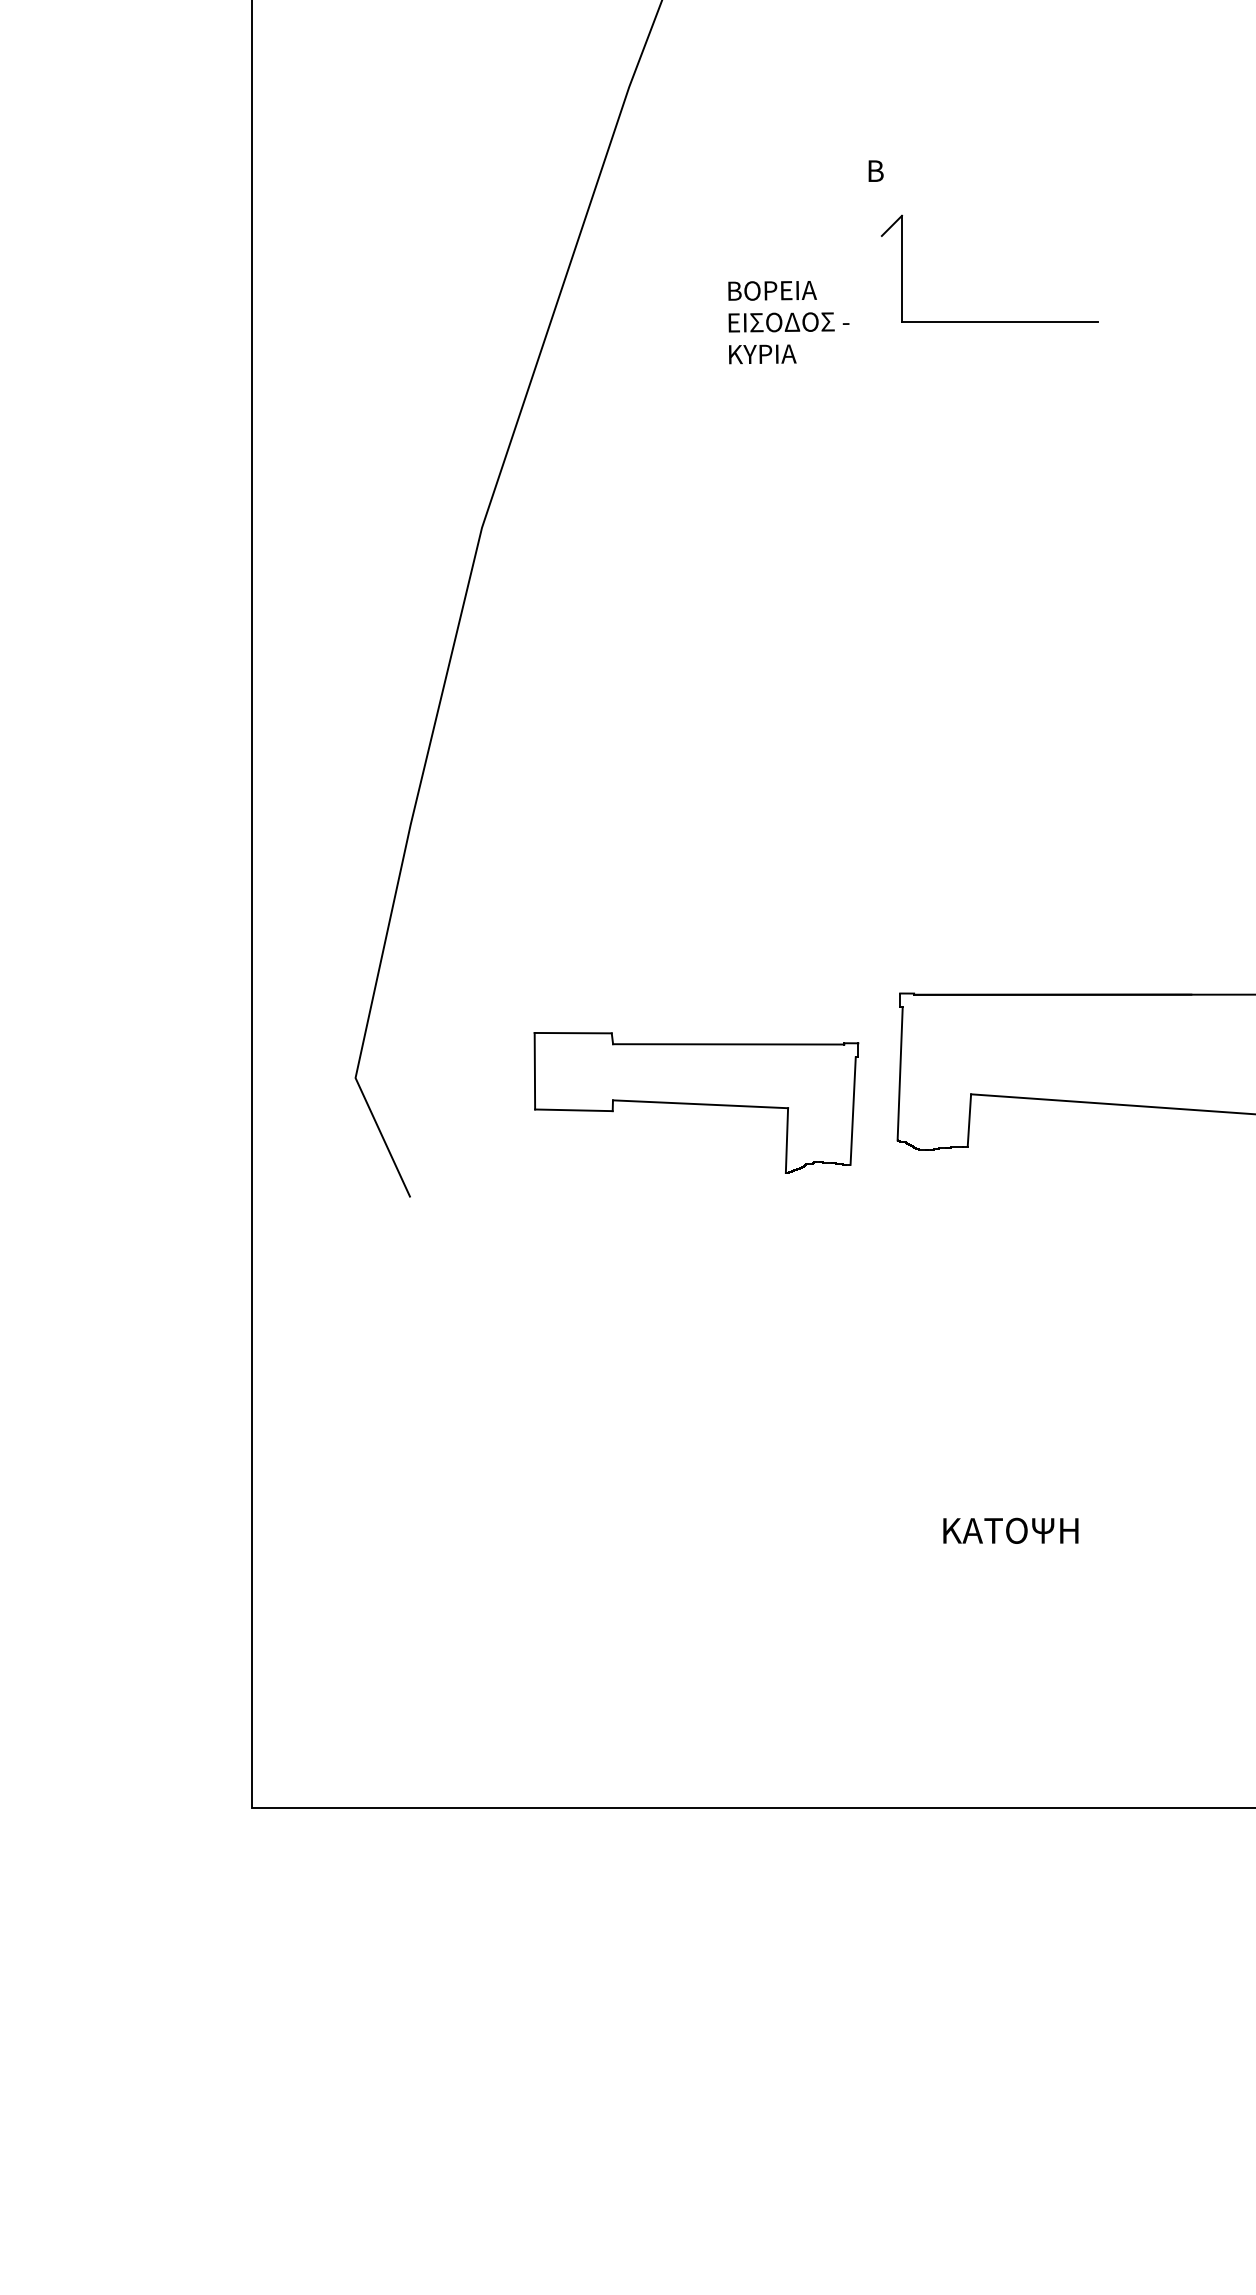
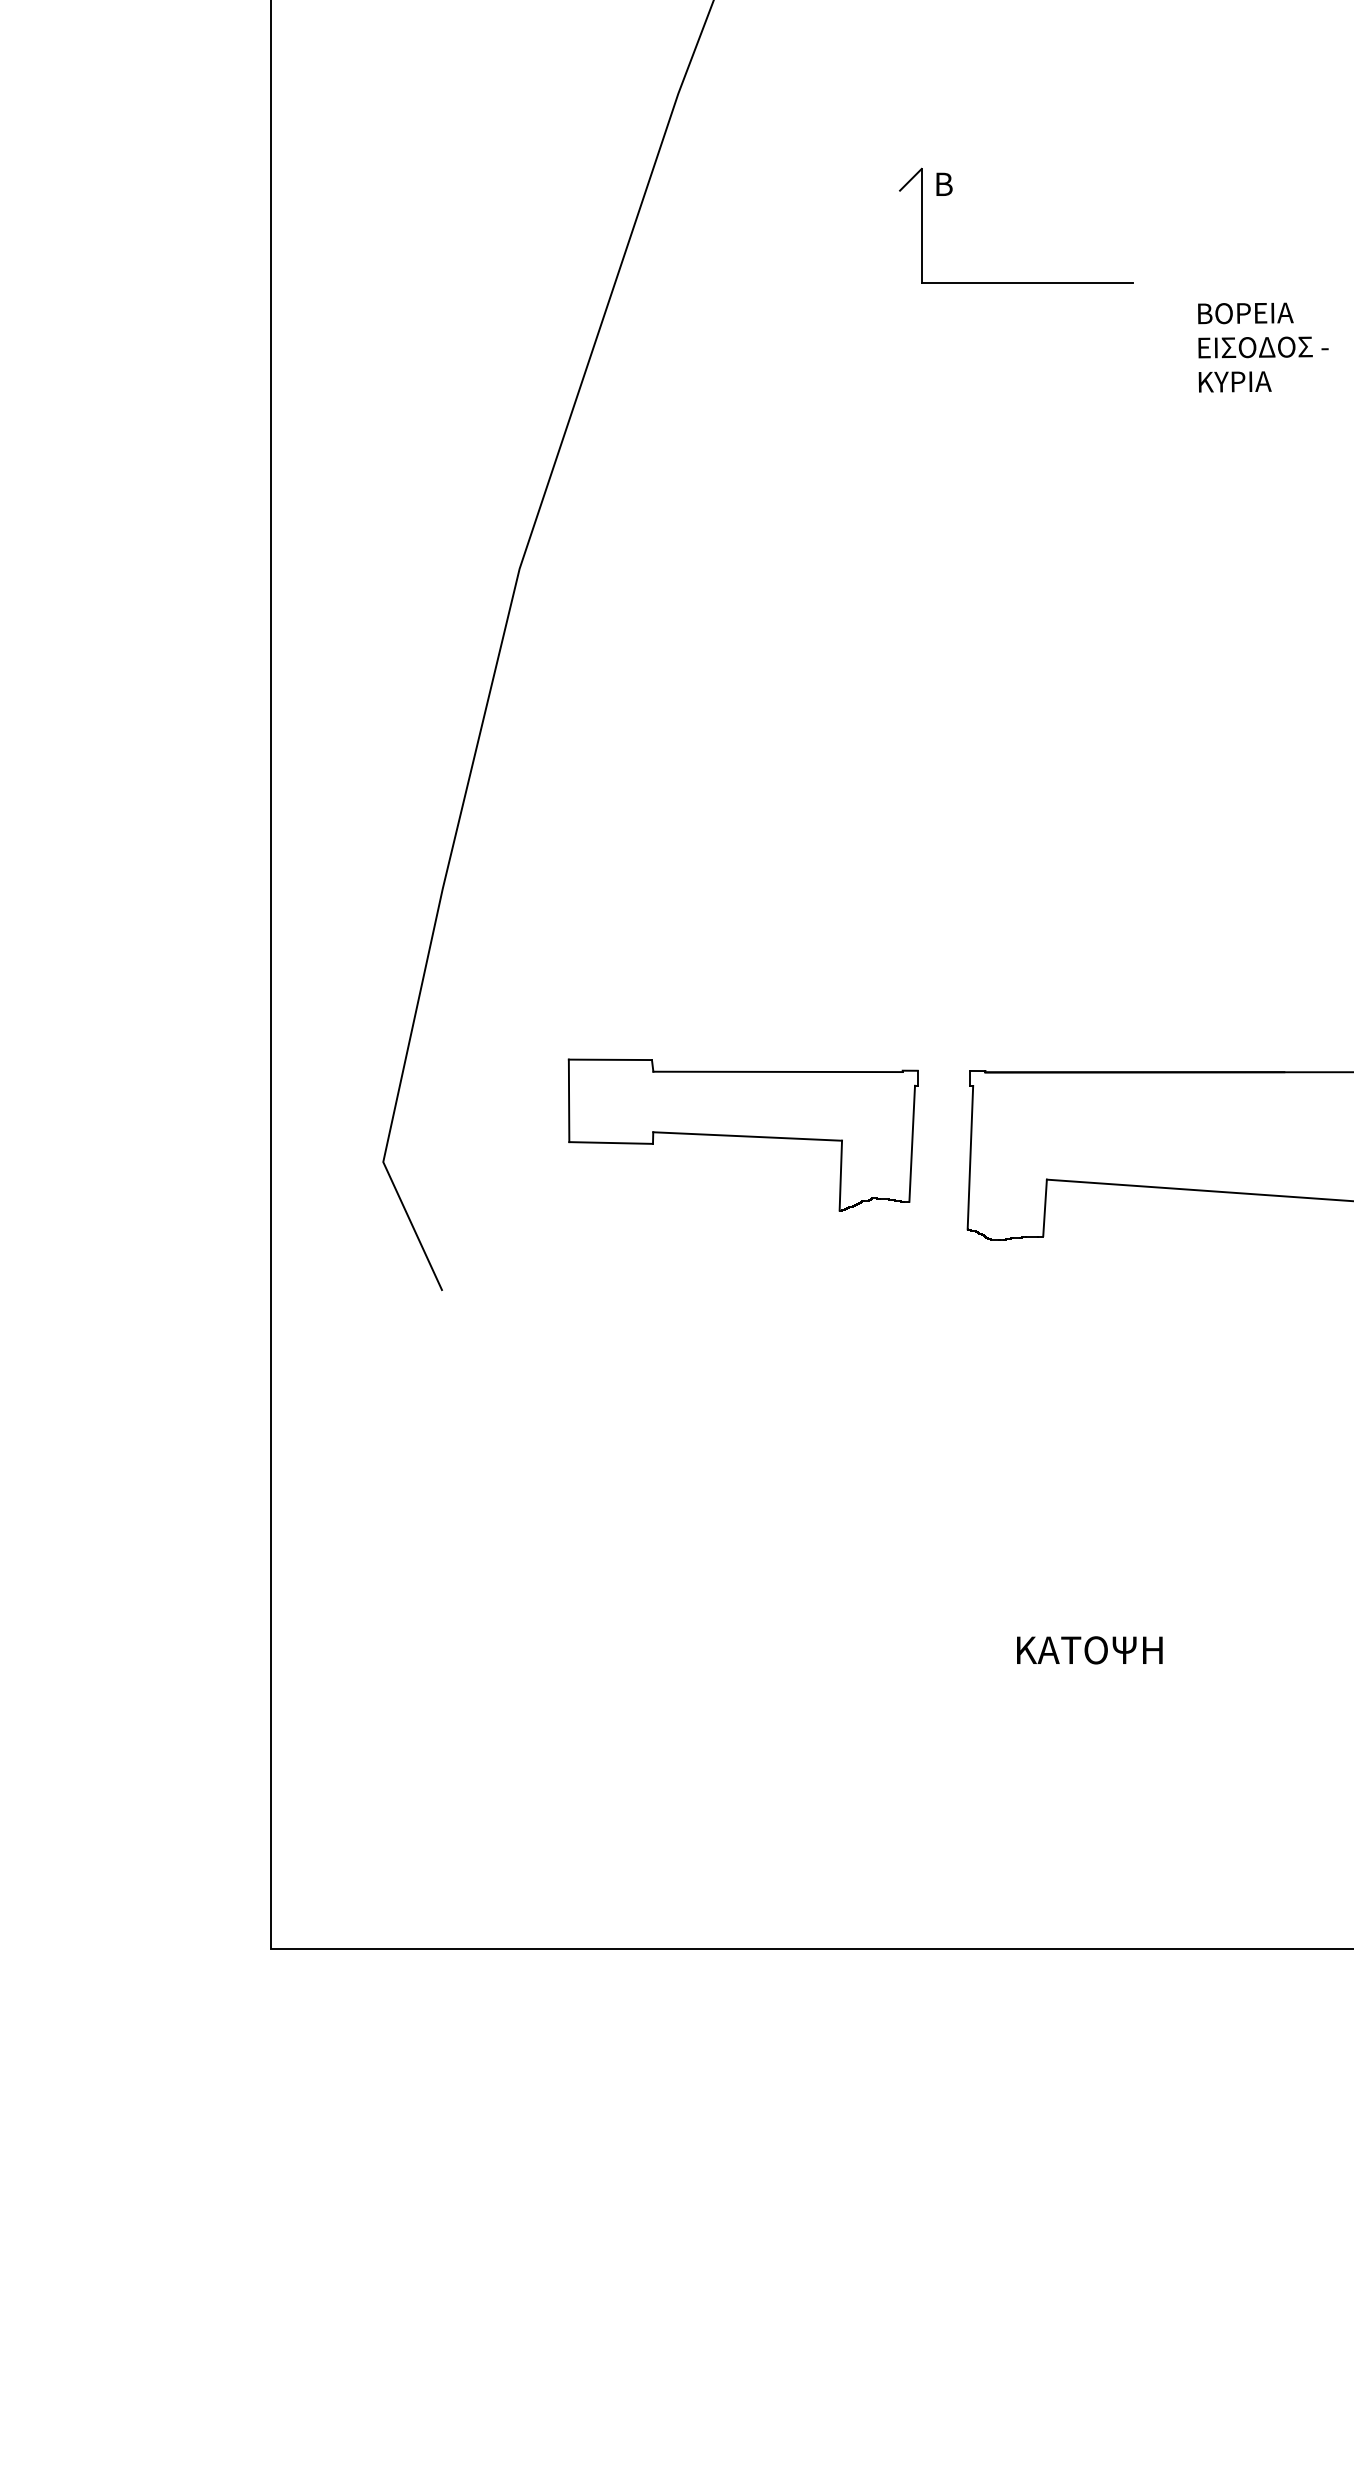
part: (989, 321) -> (1016, 282), moved
text: (788, 322) -> (1262, 347), moved
part: (696, 1102) -> (743, 1134), moved

